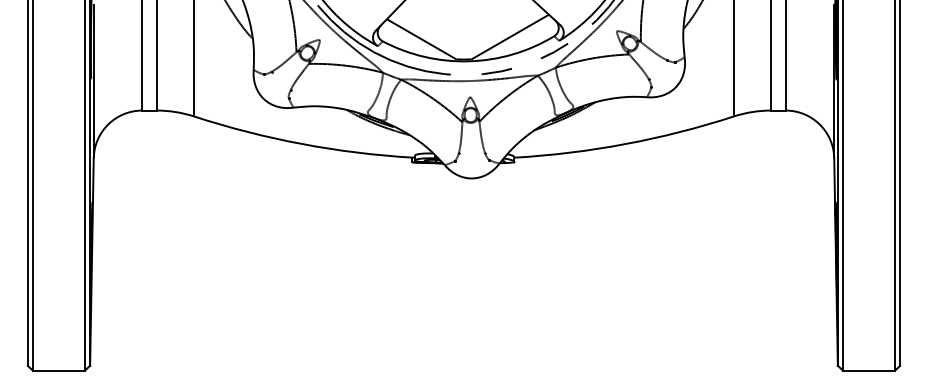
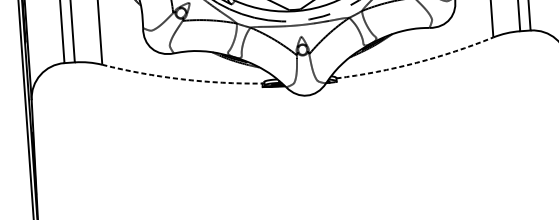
arc: (302, 144) -> (182, 79), solid -> dashed
arc: (625, 144) -> (416, 63), solid -> dashed

